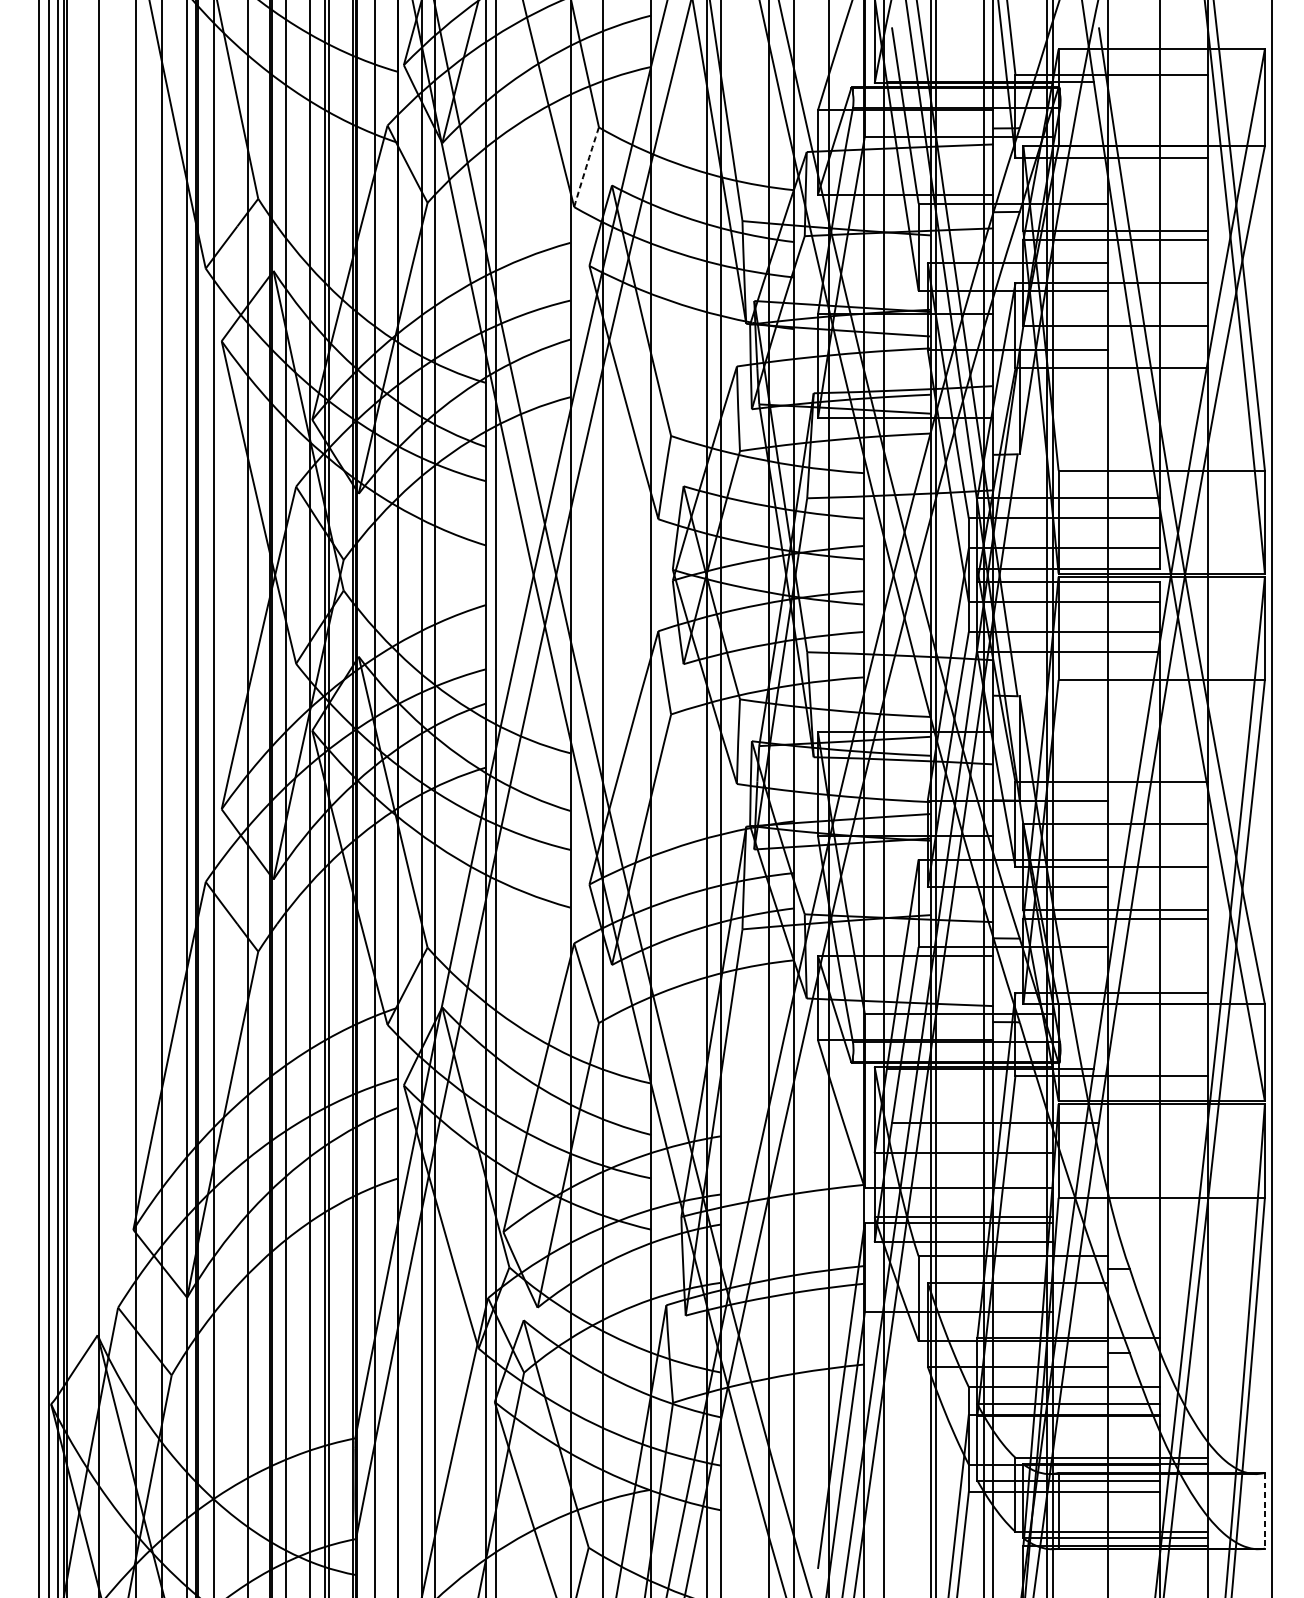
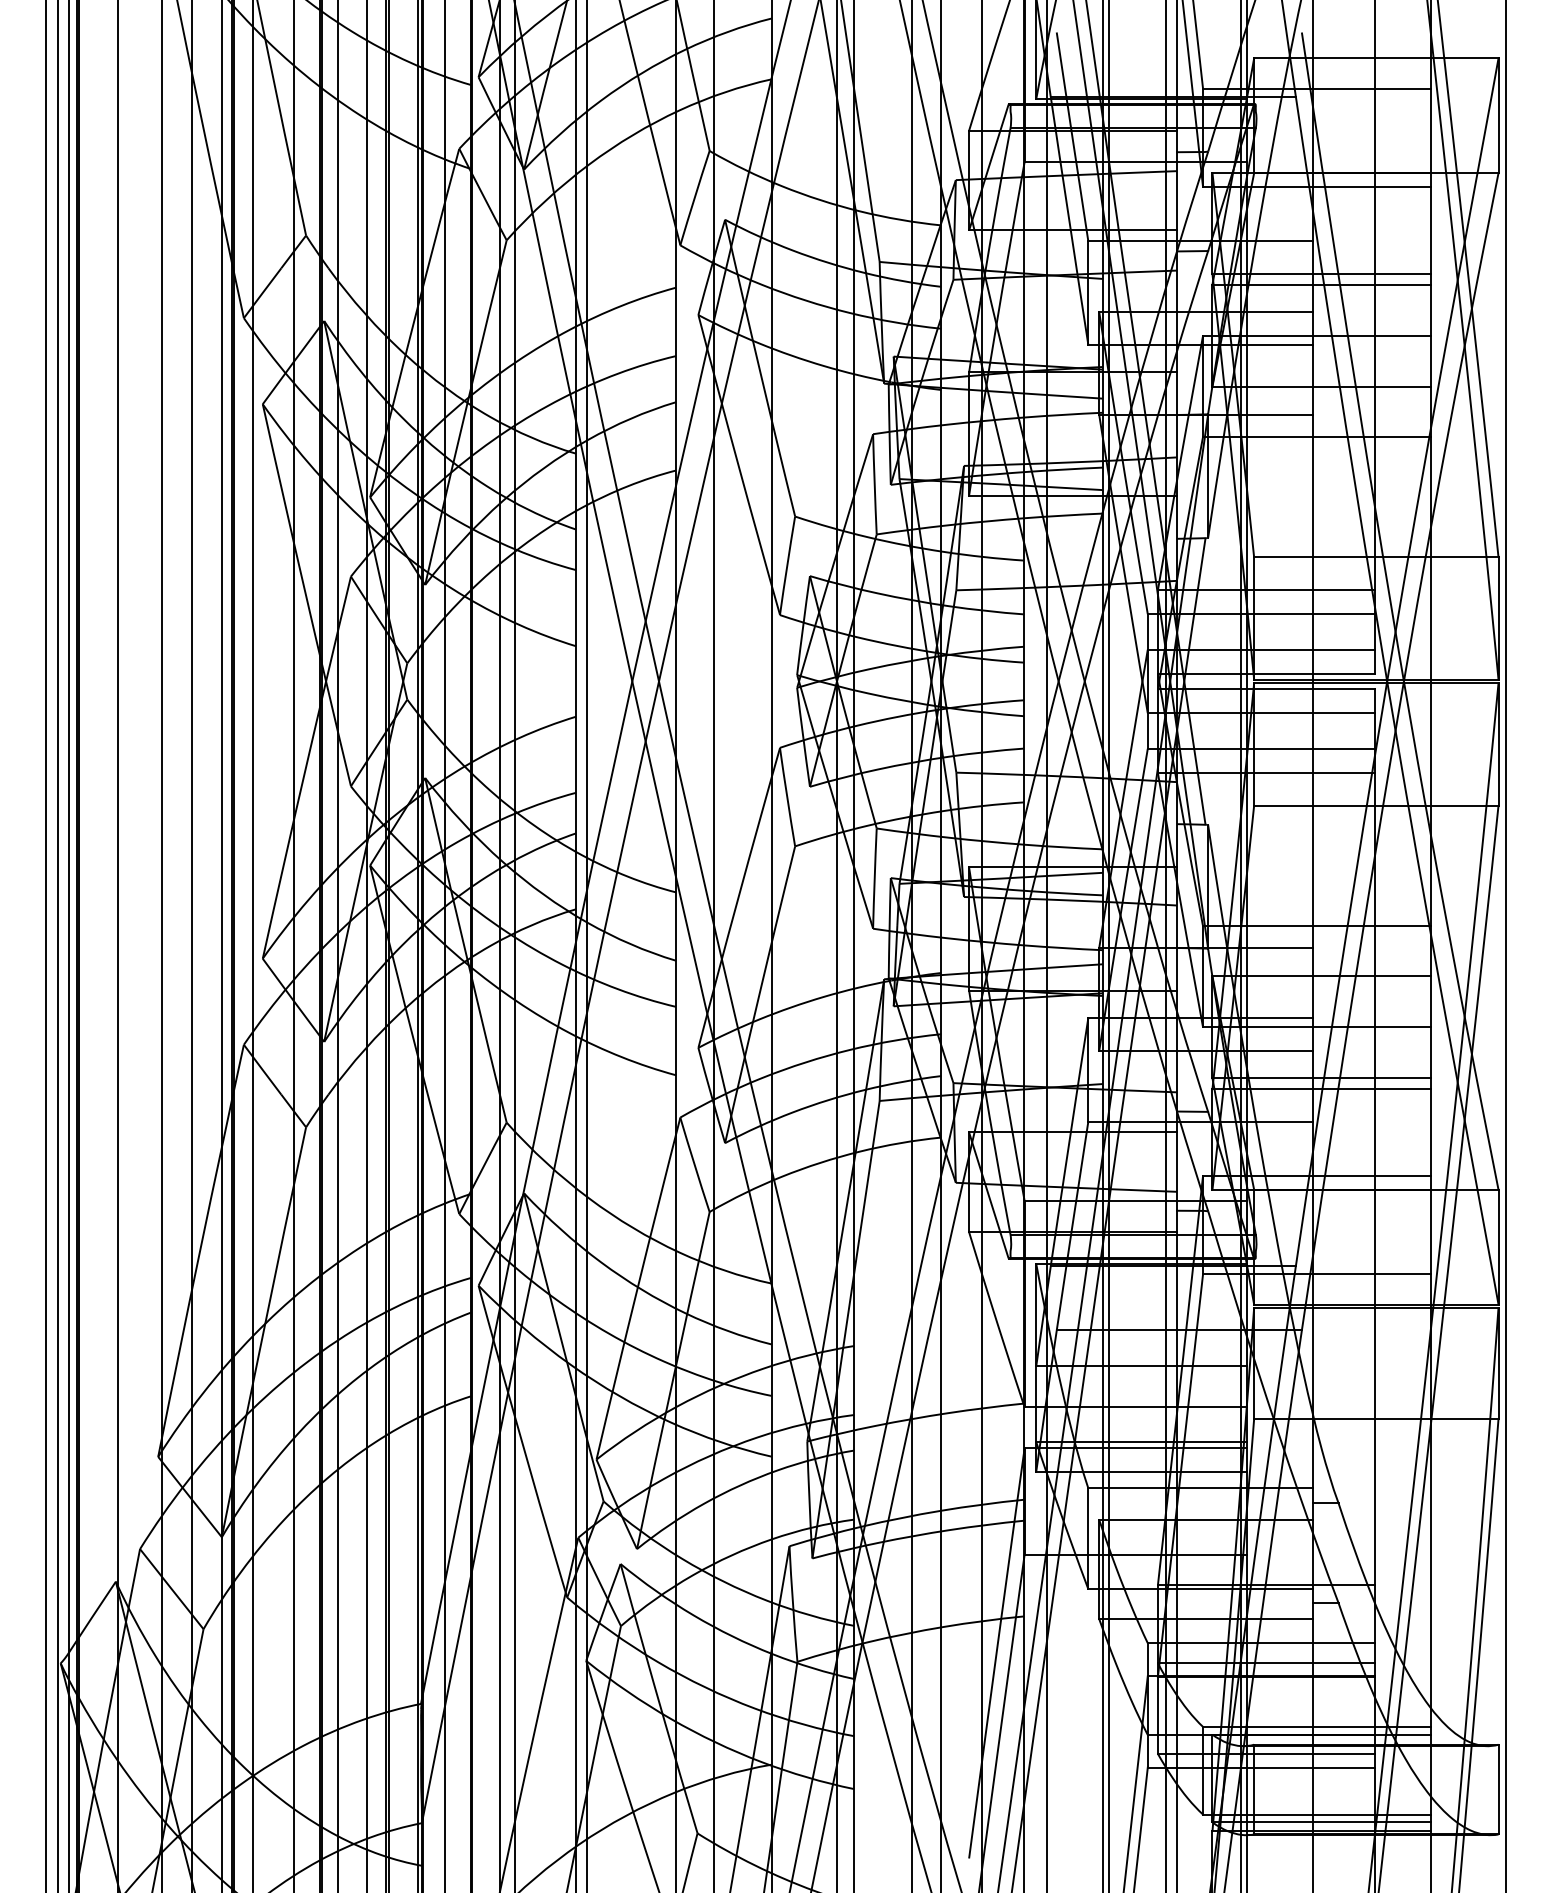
arc: (586, 167) -> (694, 198), dashed -> solid
line: (1264, 1510) -> (1498, 1789), dashed -> solid

